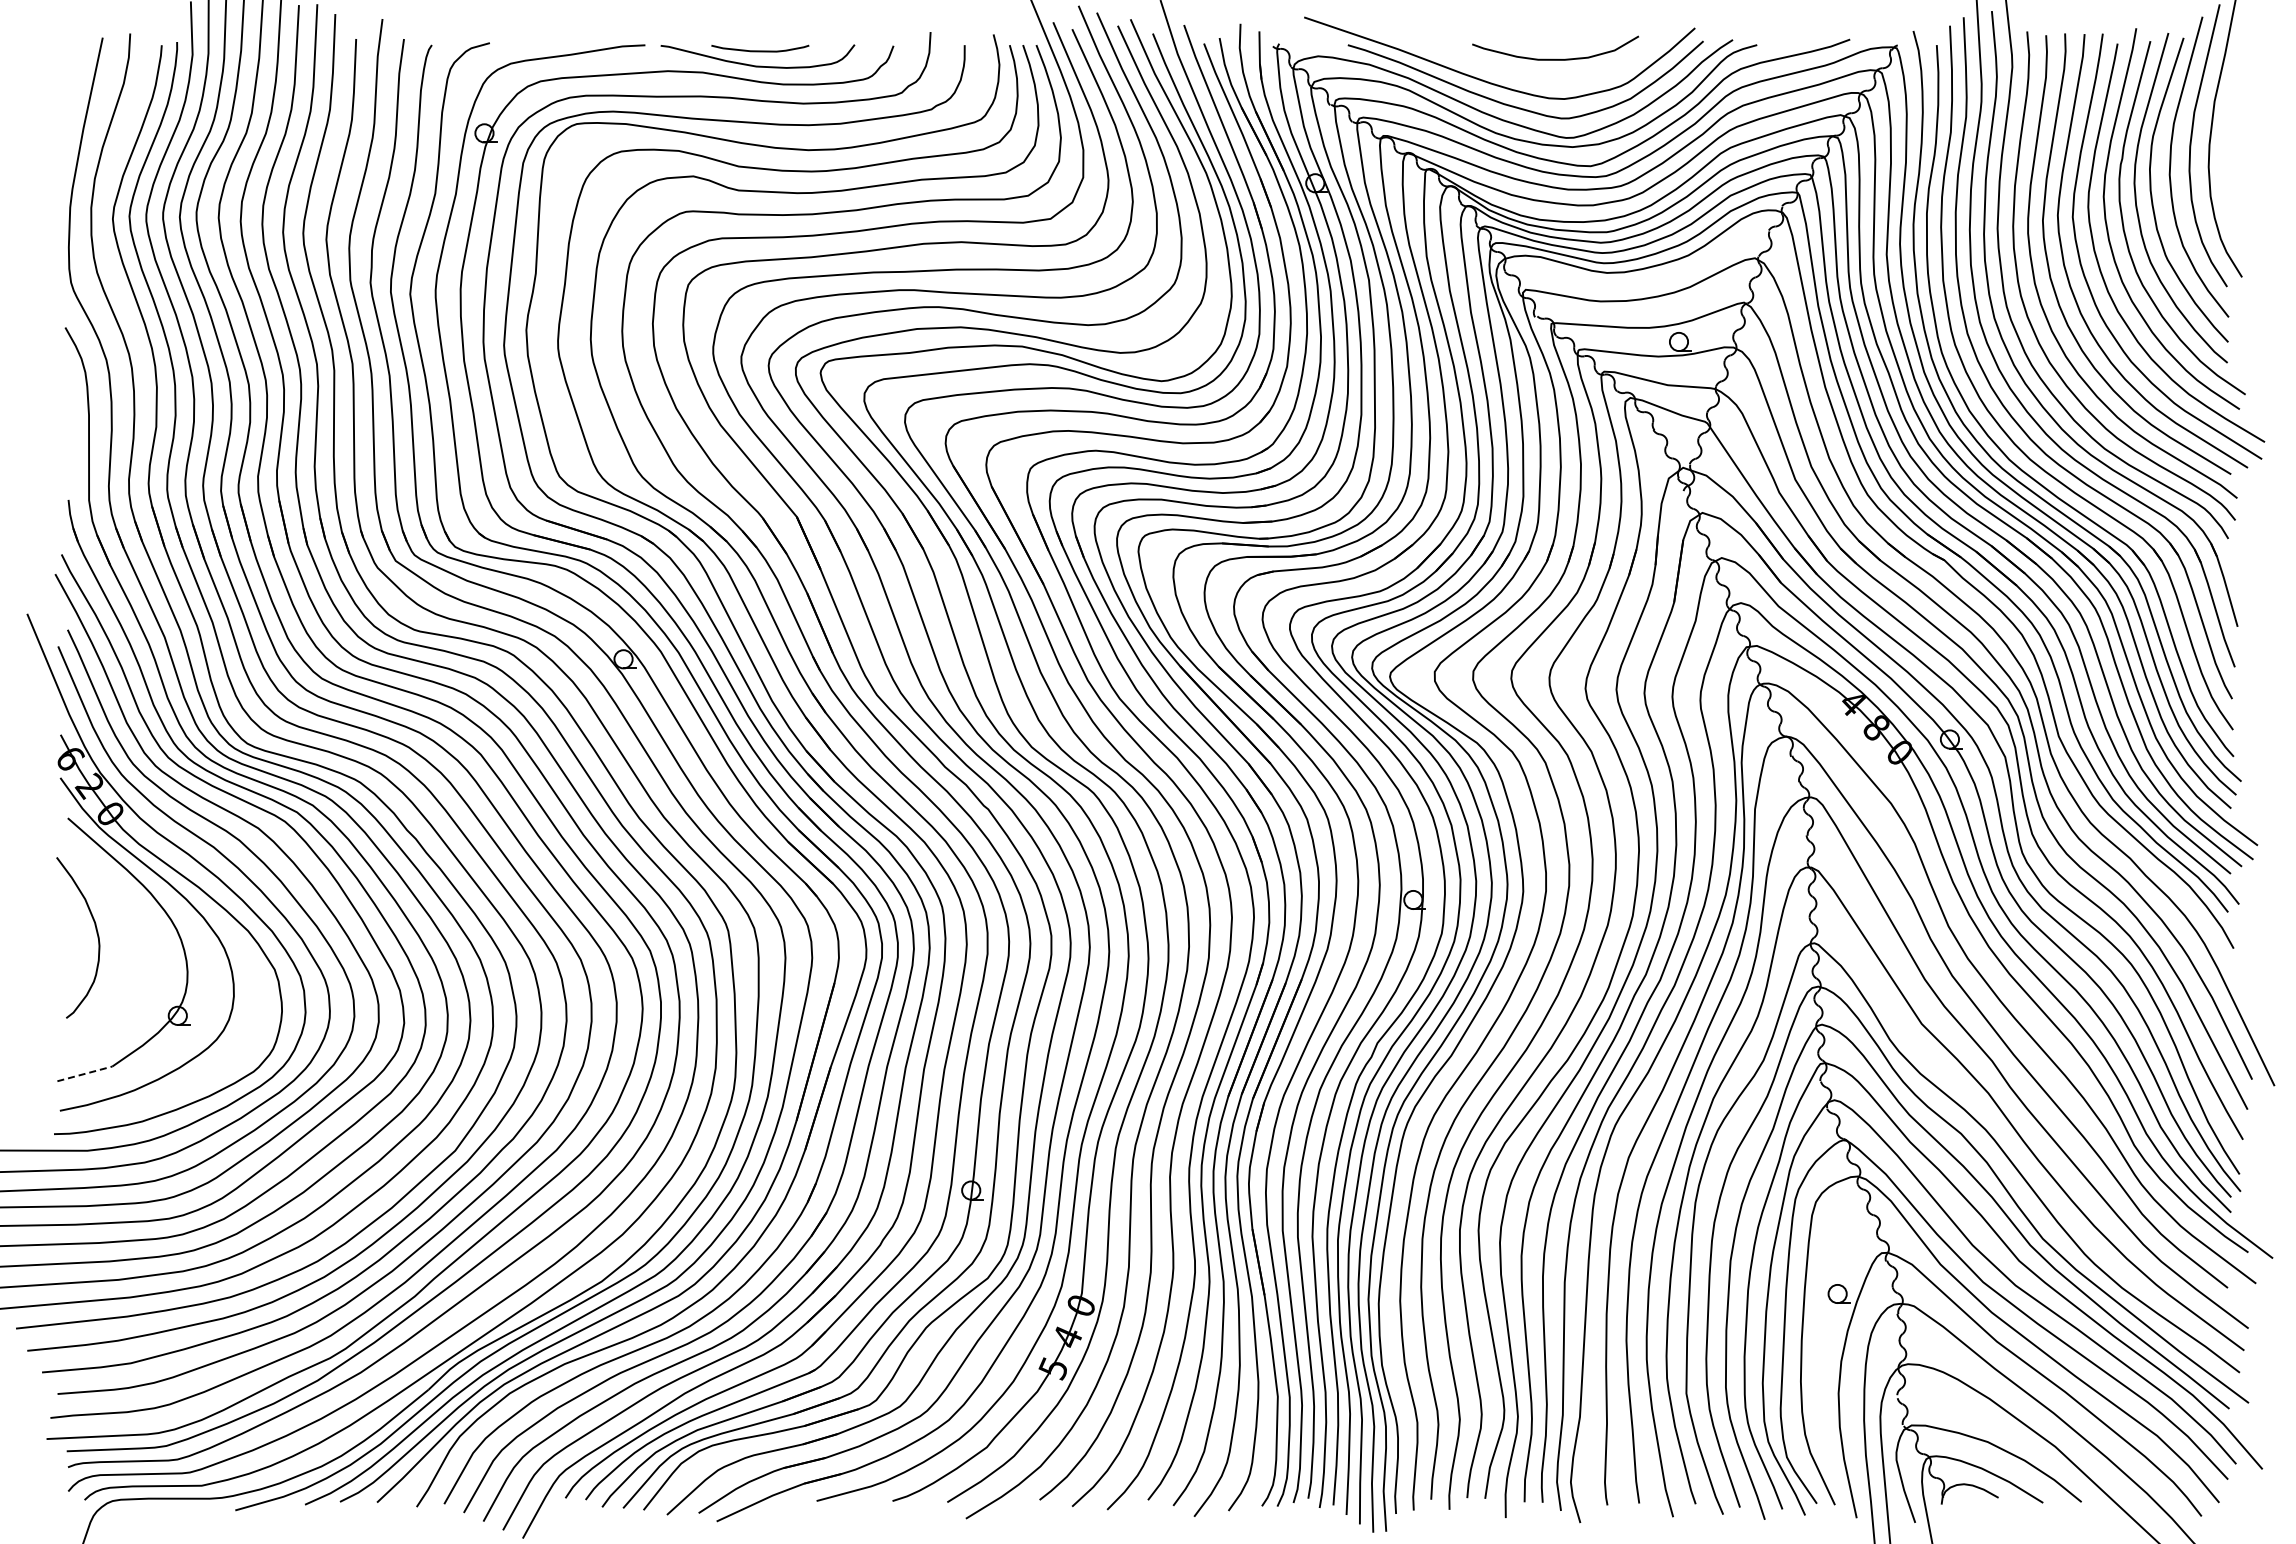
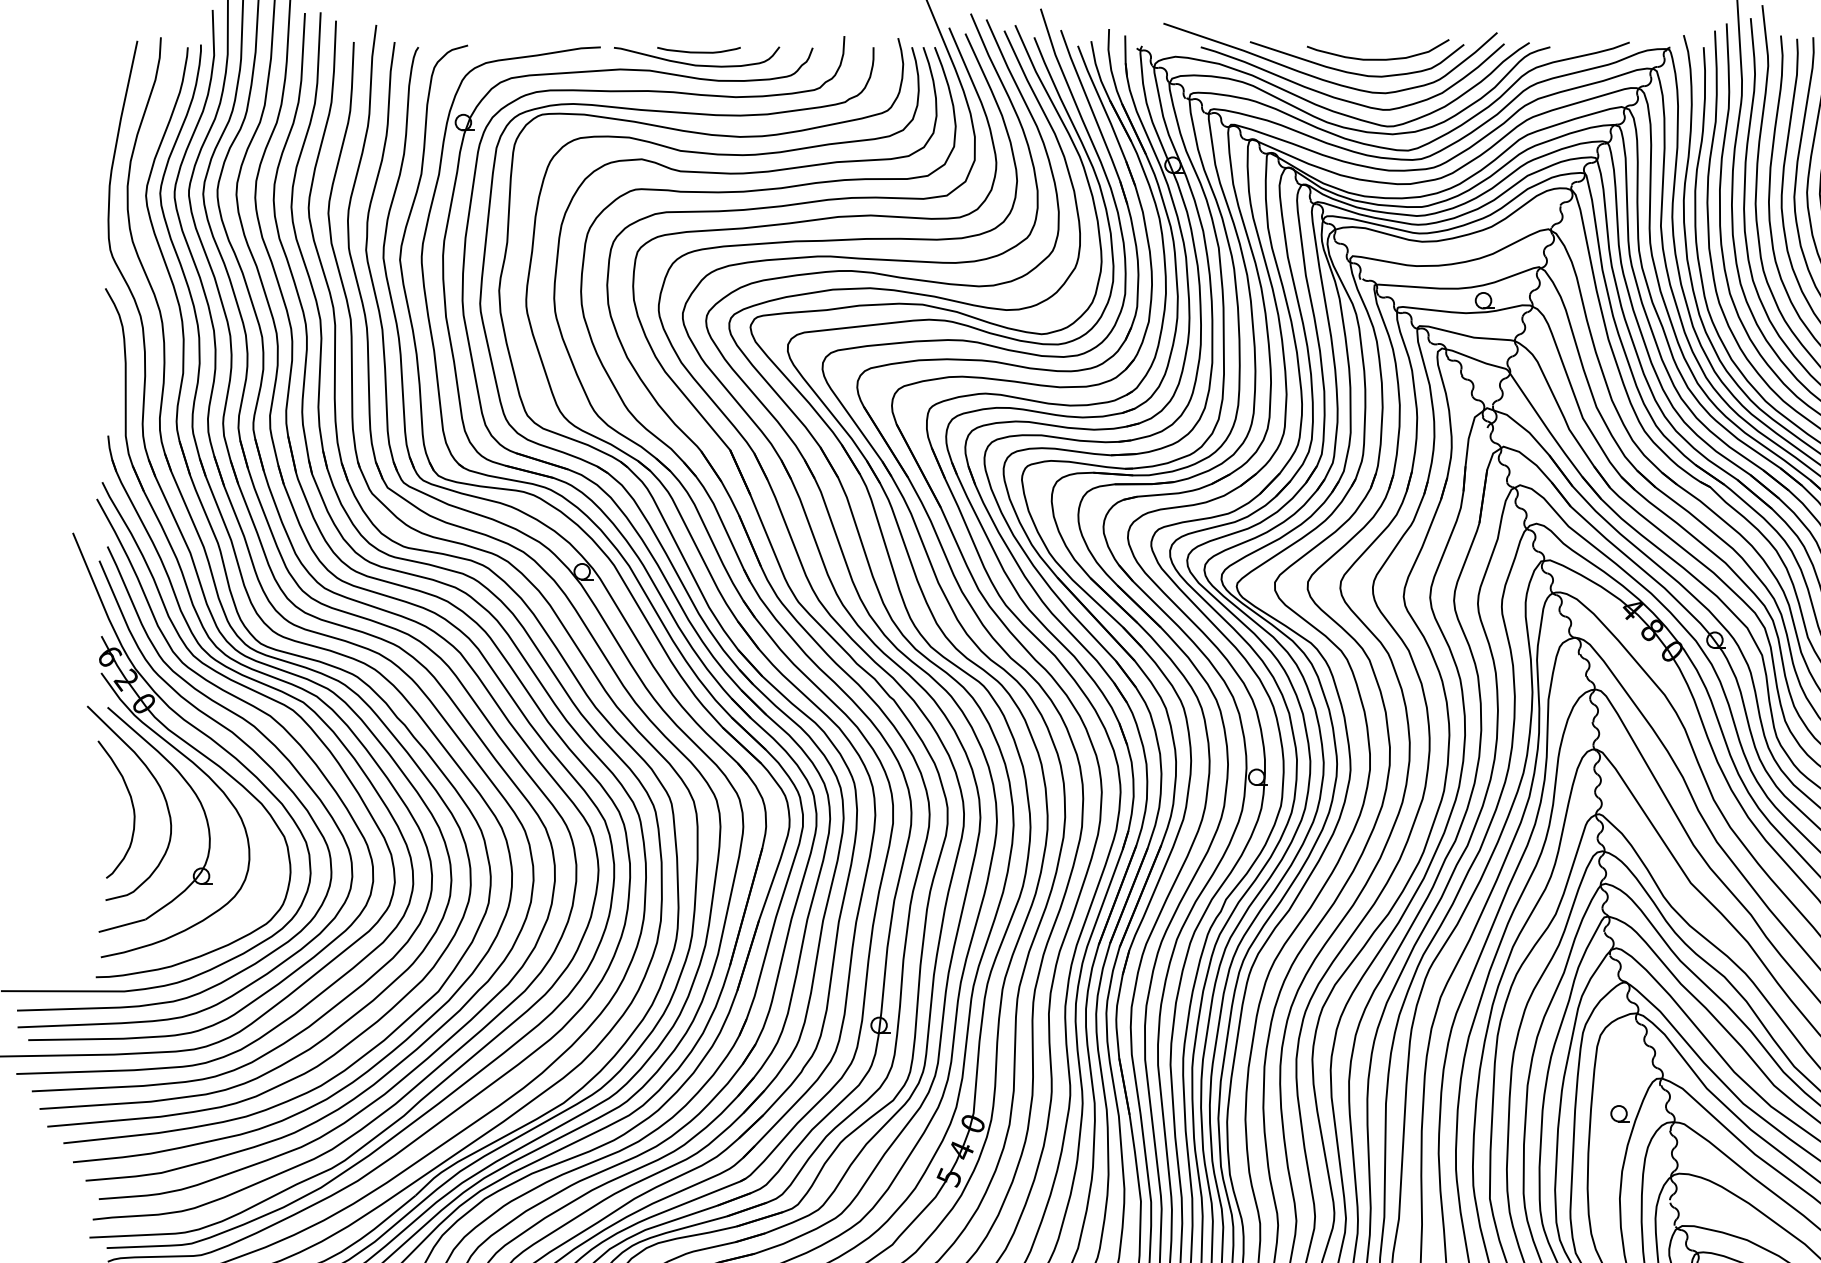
curve: (1526, 74) -> (1353, 72), added
curve: (128, 912) -> (159, 787), added
line: (85, 1073) -> (122, 925), dashed -> solid

